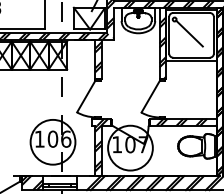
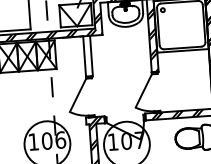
line: (189, 33) -> (179, 23), removed
hatch: (98, 56) -> (87, 53), removed

